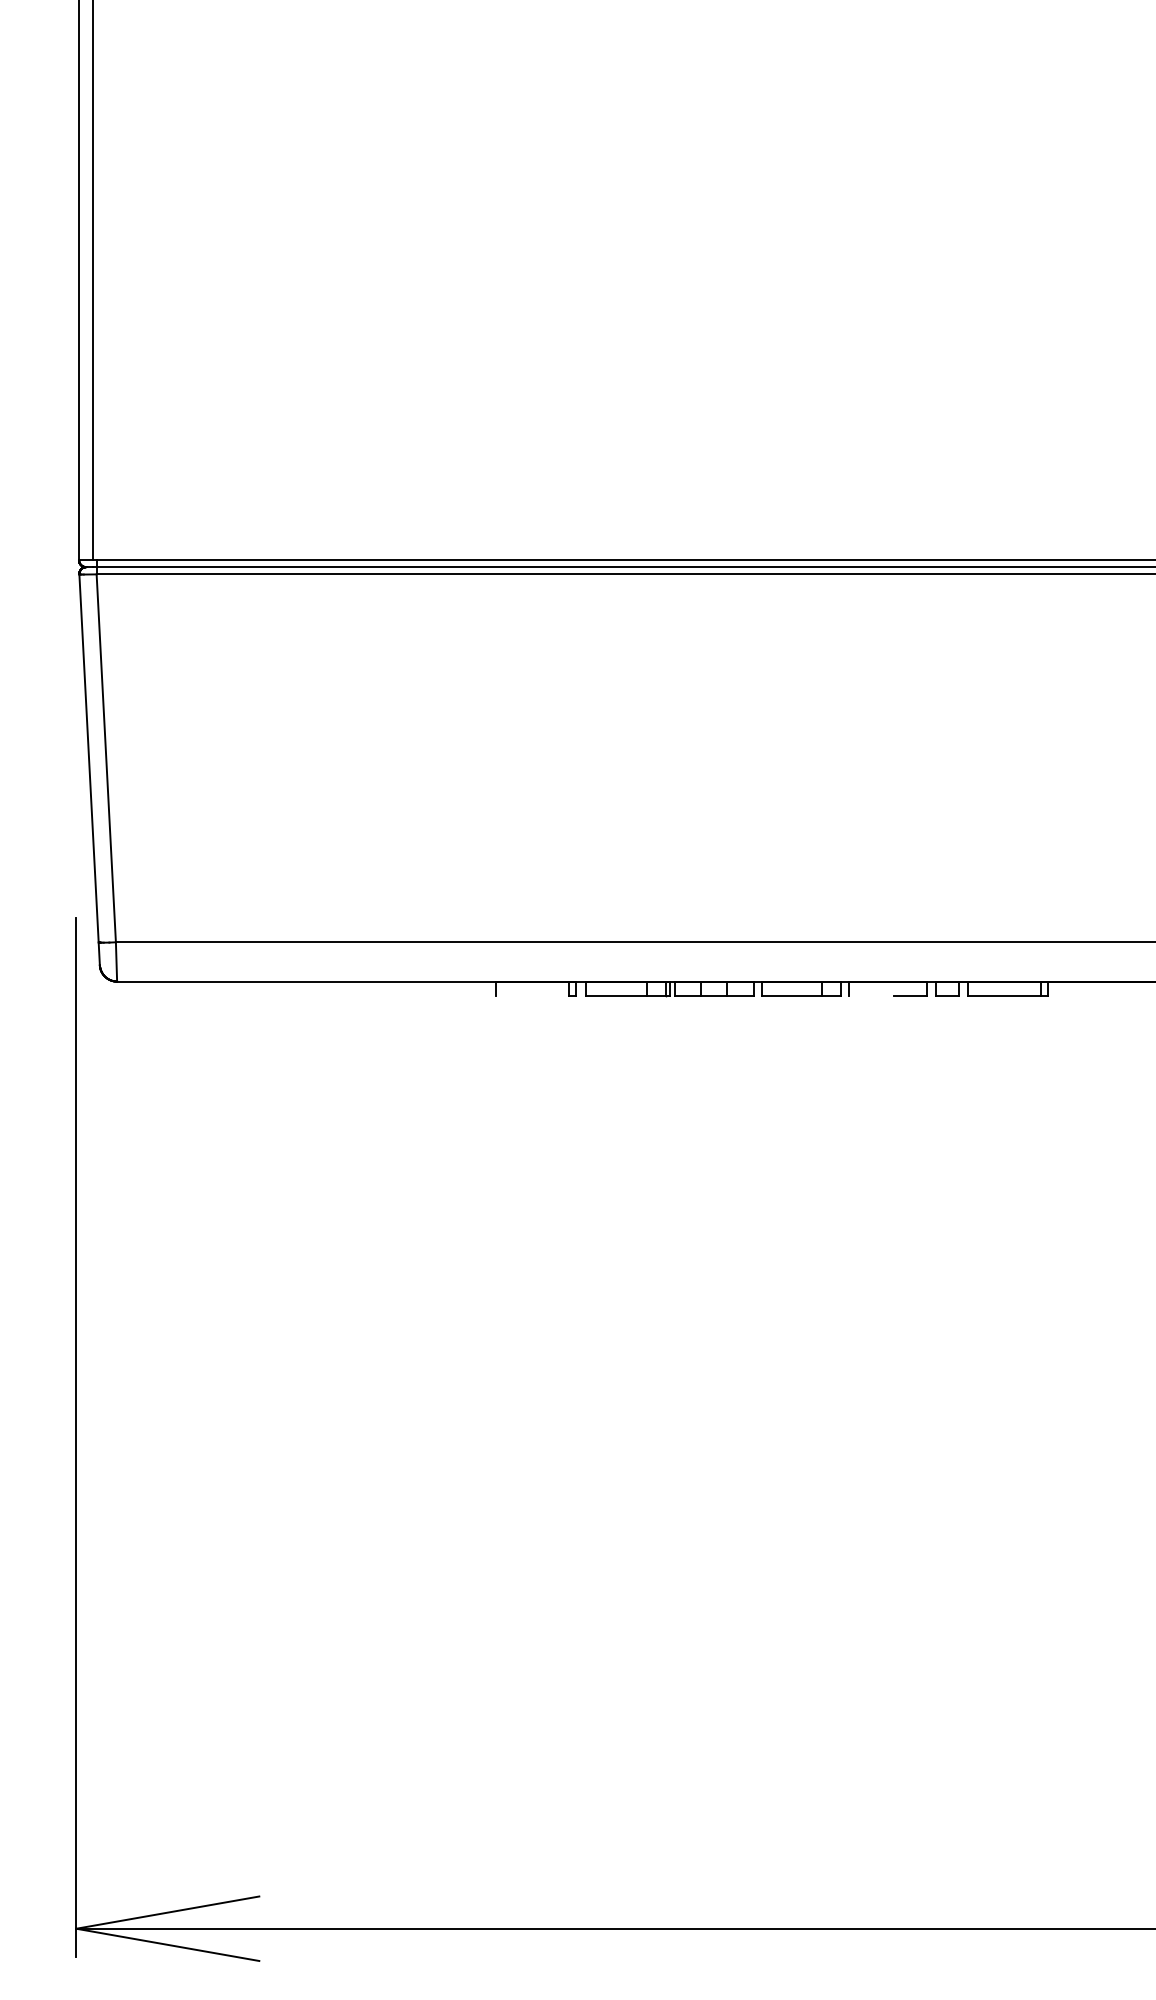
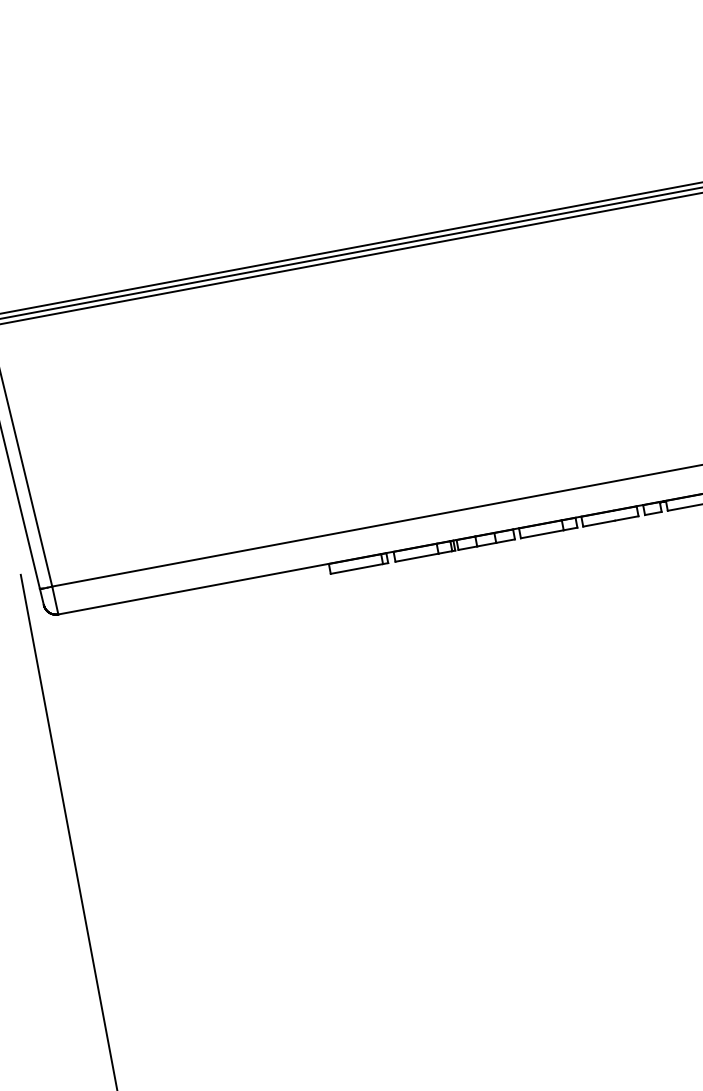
line: (531, 995) -> (356, 569), added
line: (871, 995) -> (599, 523), added

